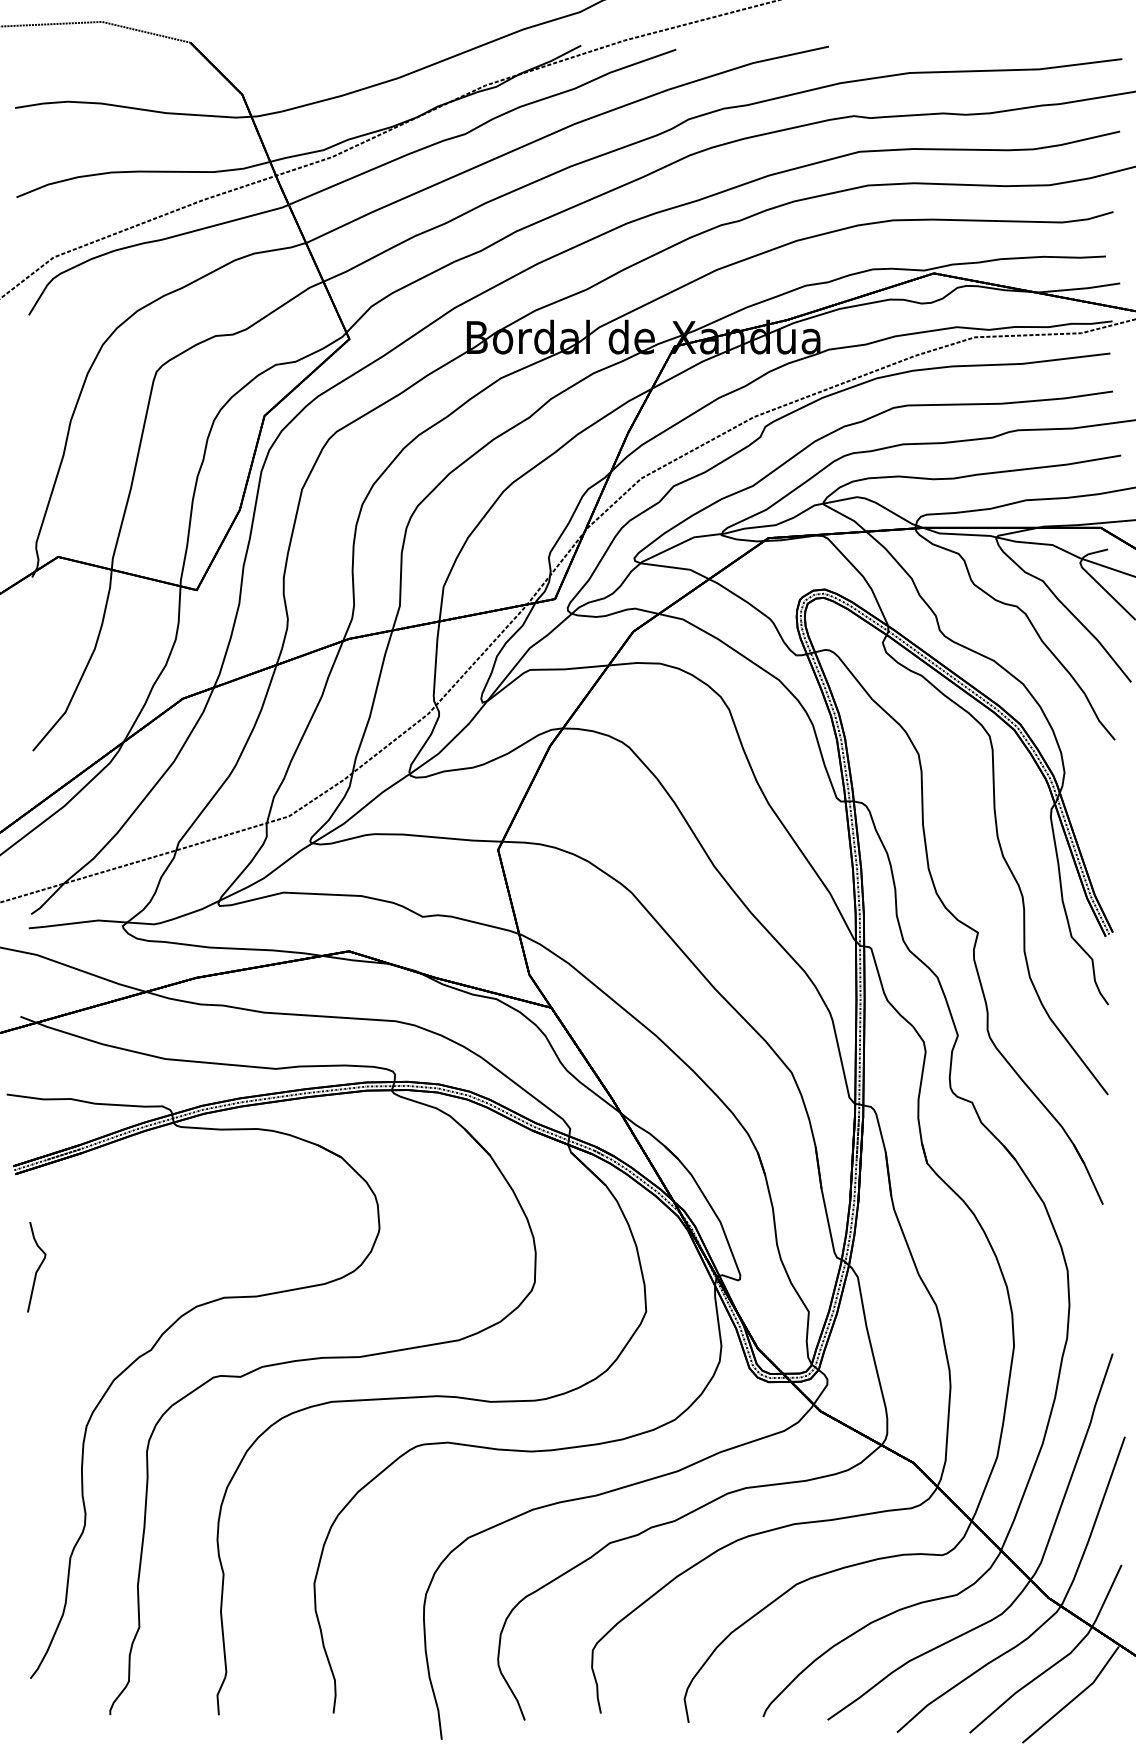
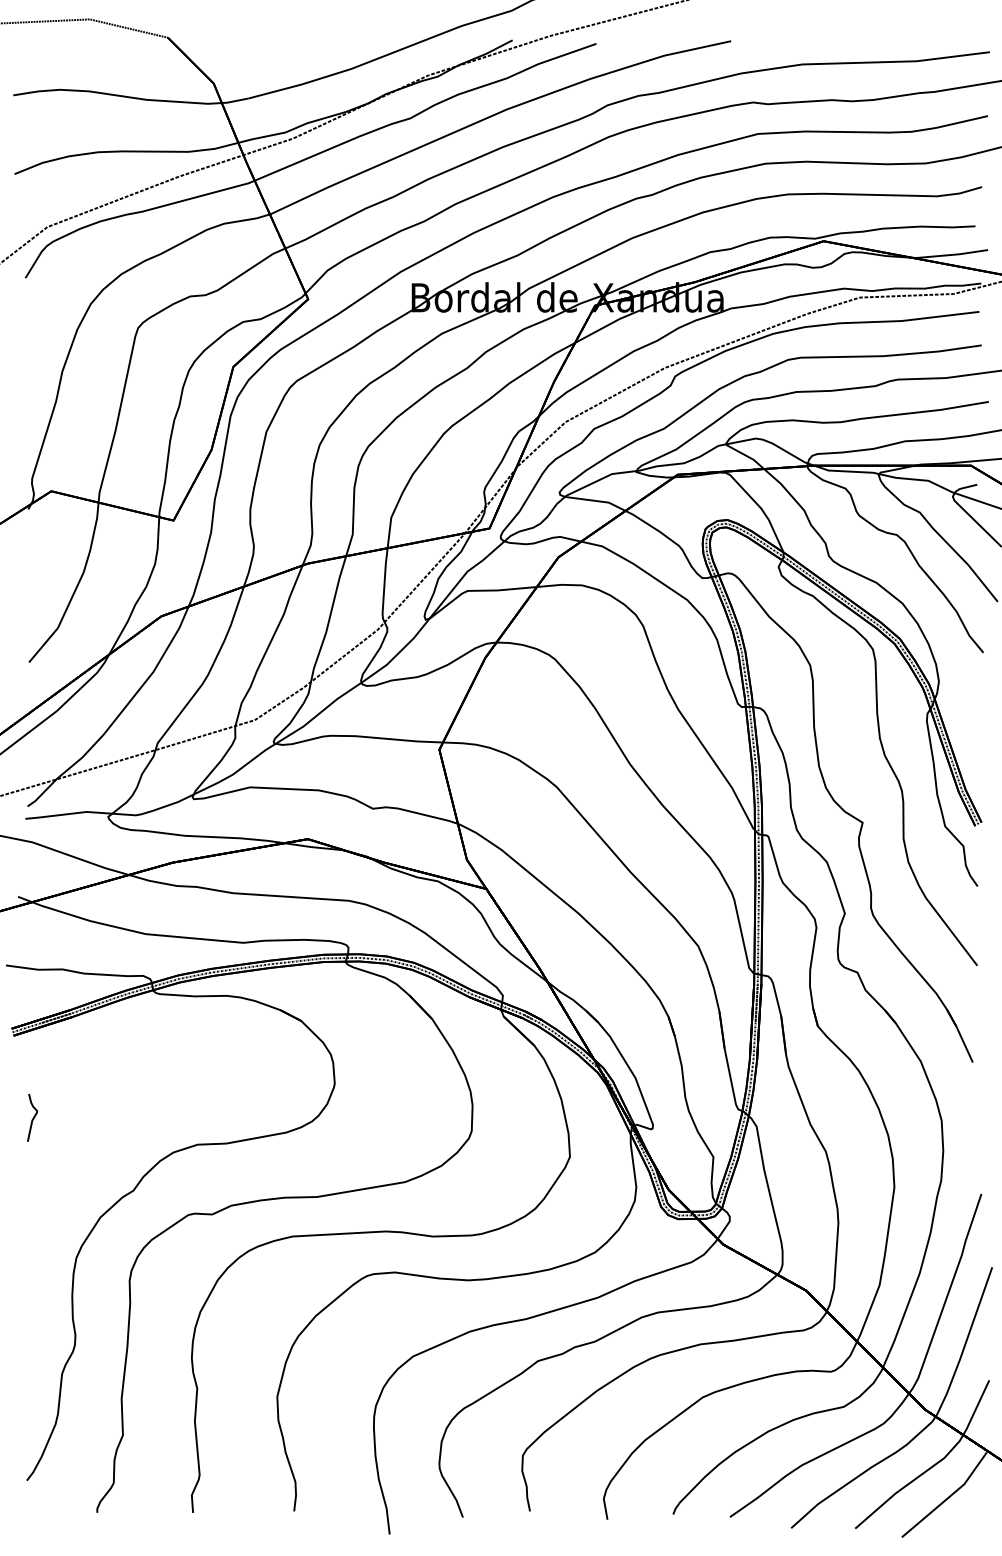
part: (36, 1267) -> (32, 1118), size x0.6

